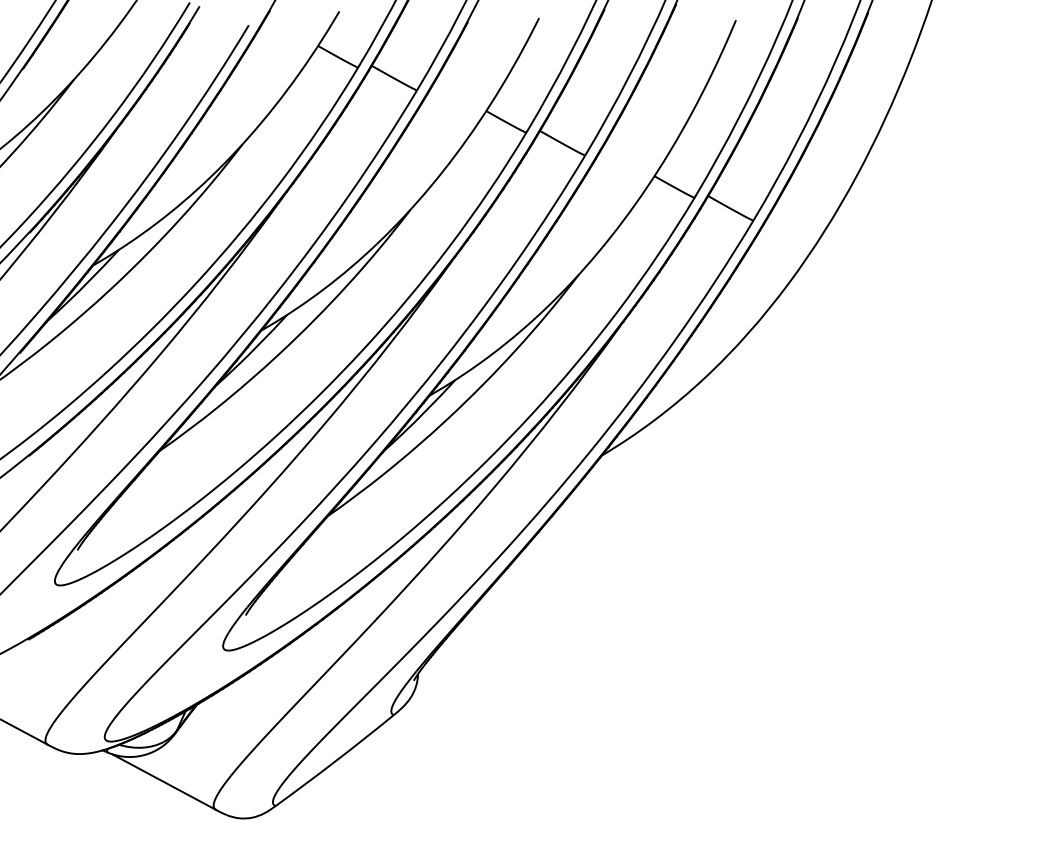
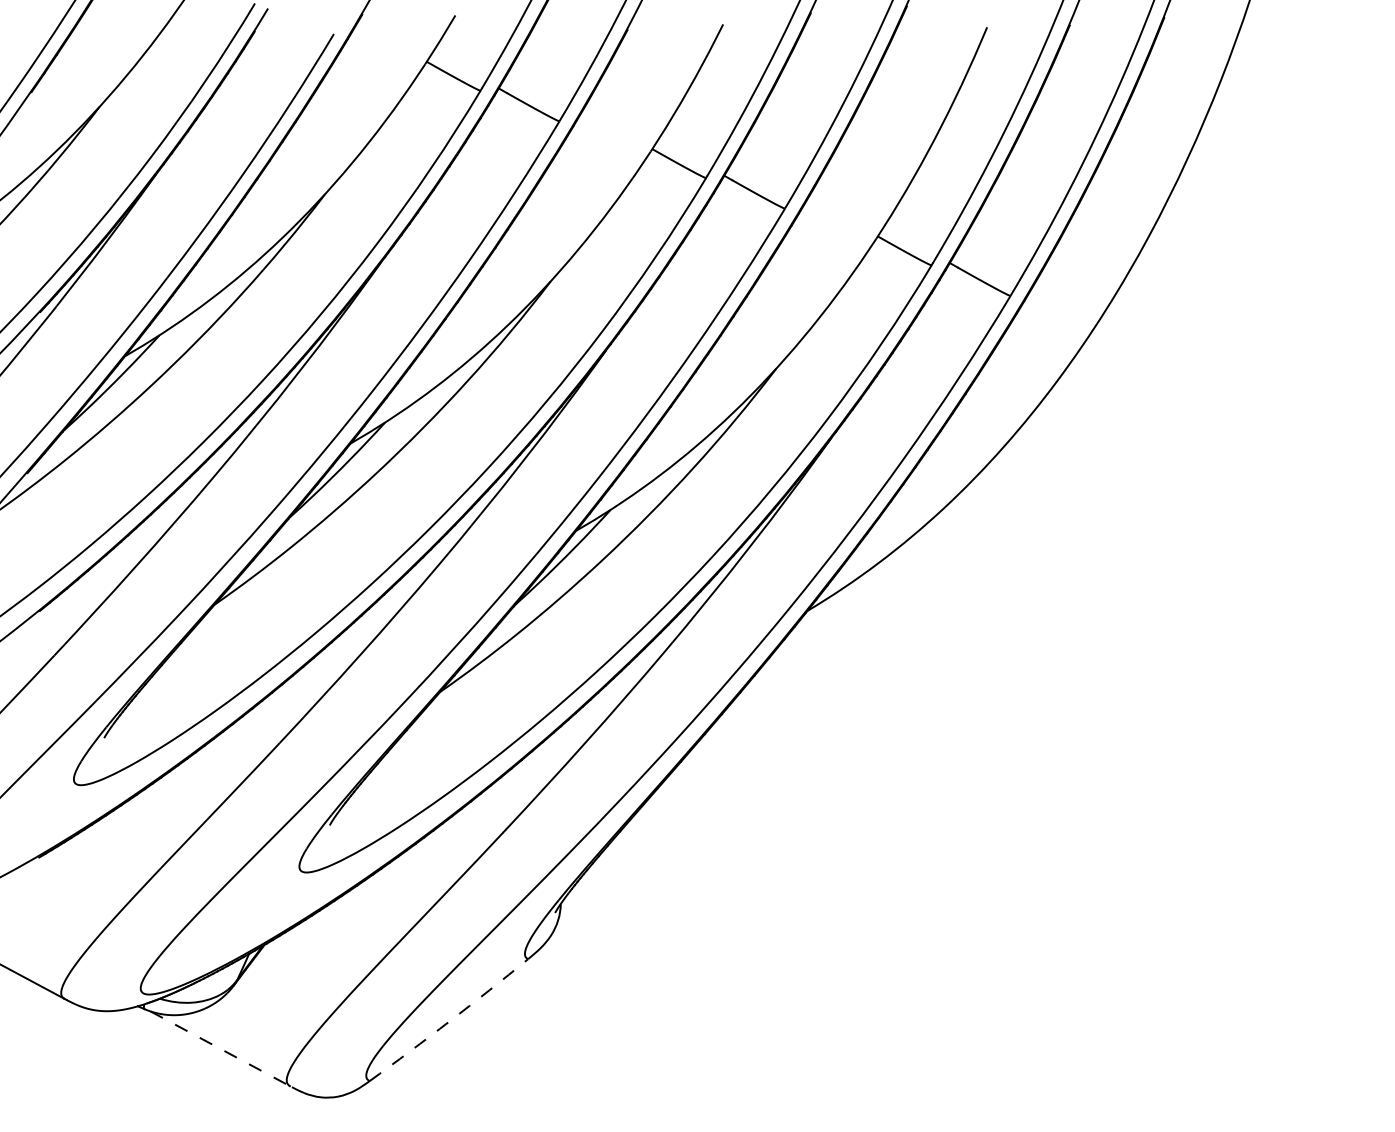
arc: (335, 761) -> (449, 1021), solid -> dashed
line: (164, 782) -> (221, 1049), solid -> dashed

